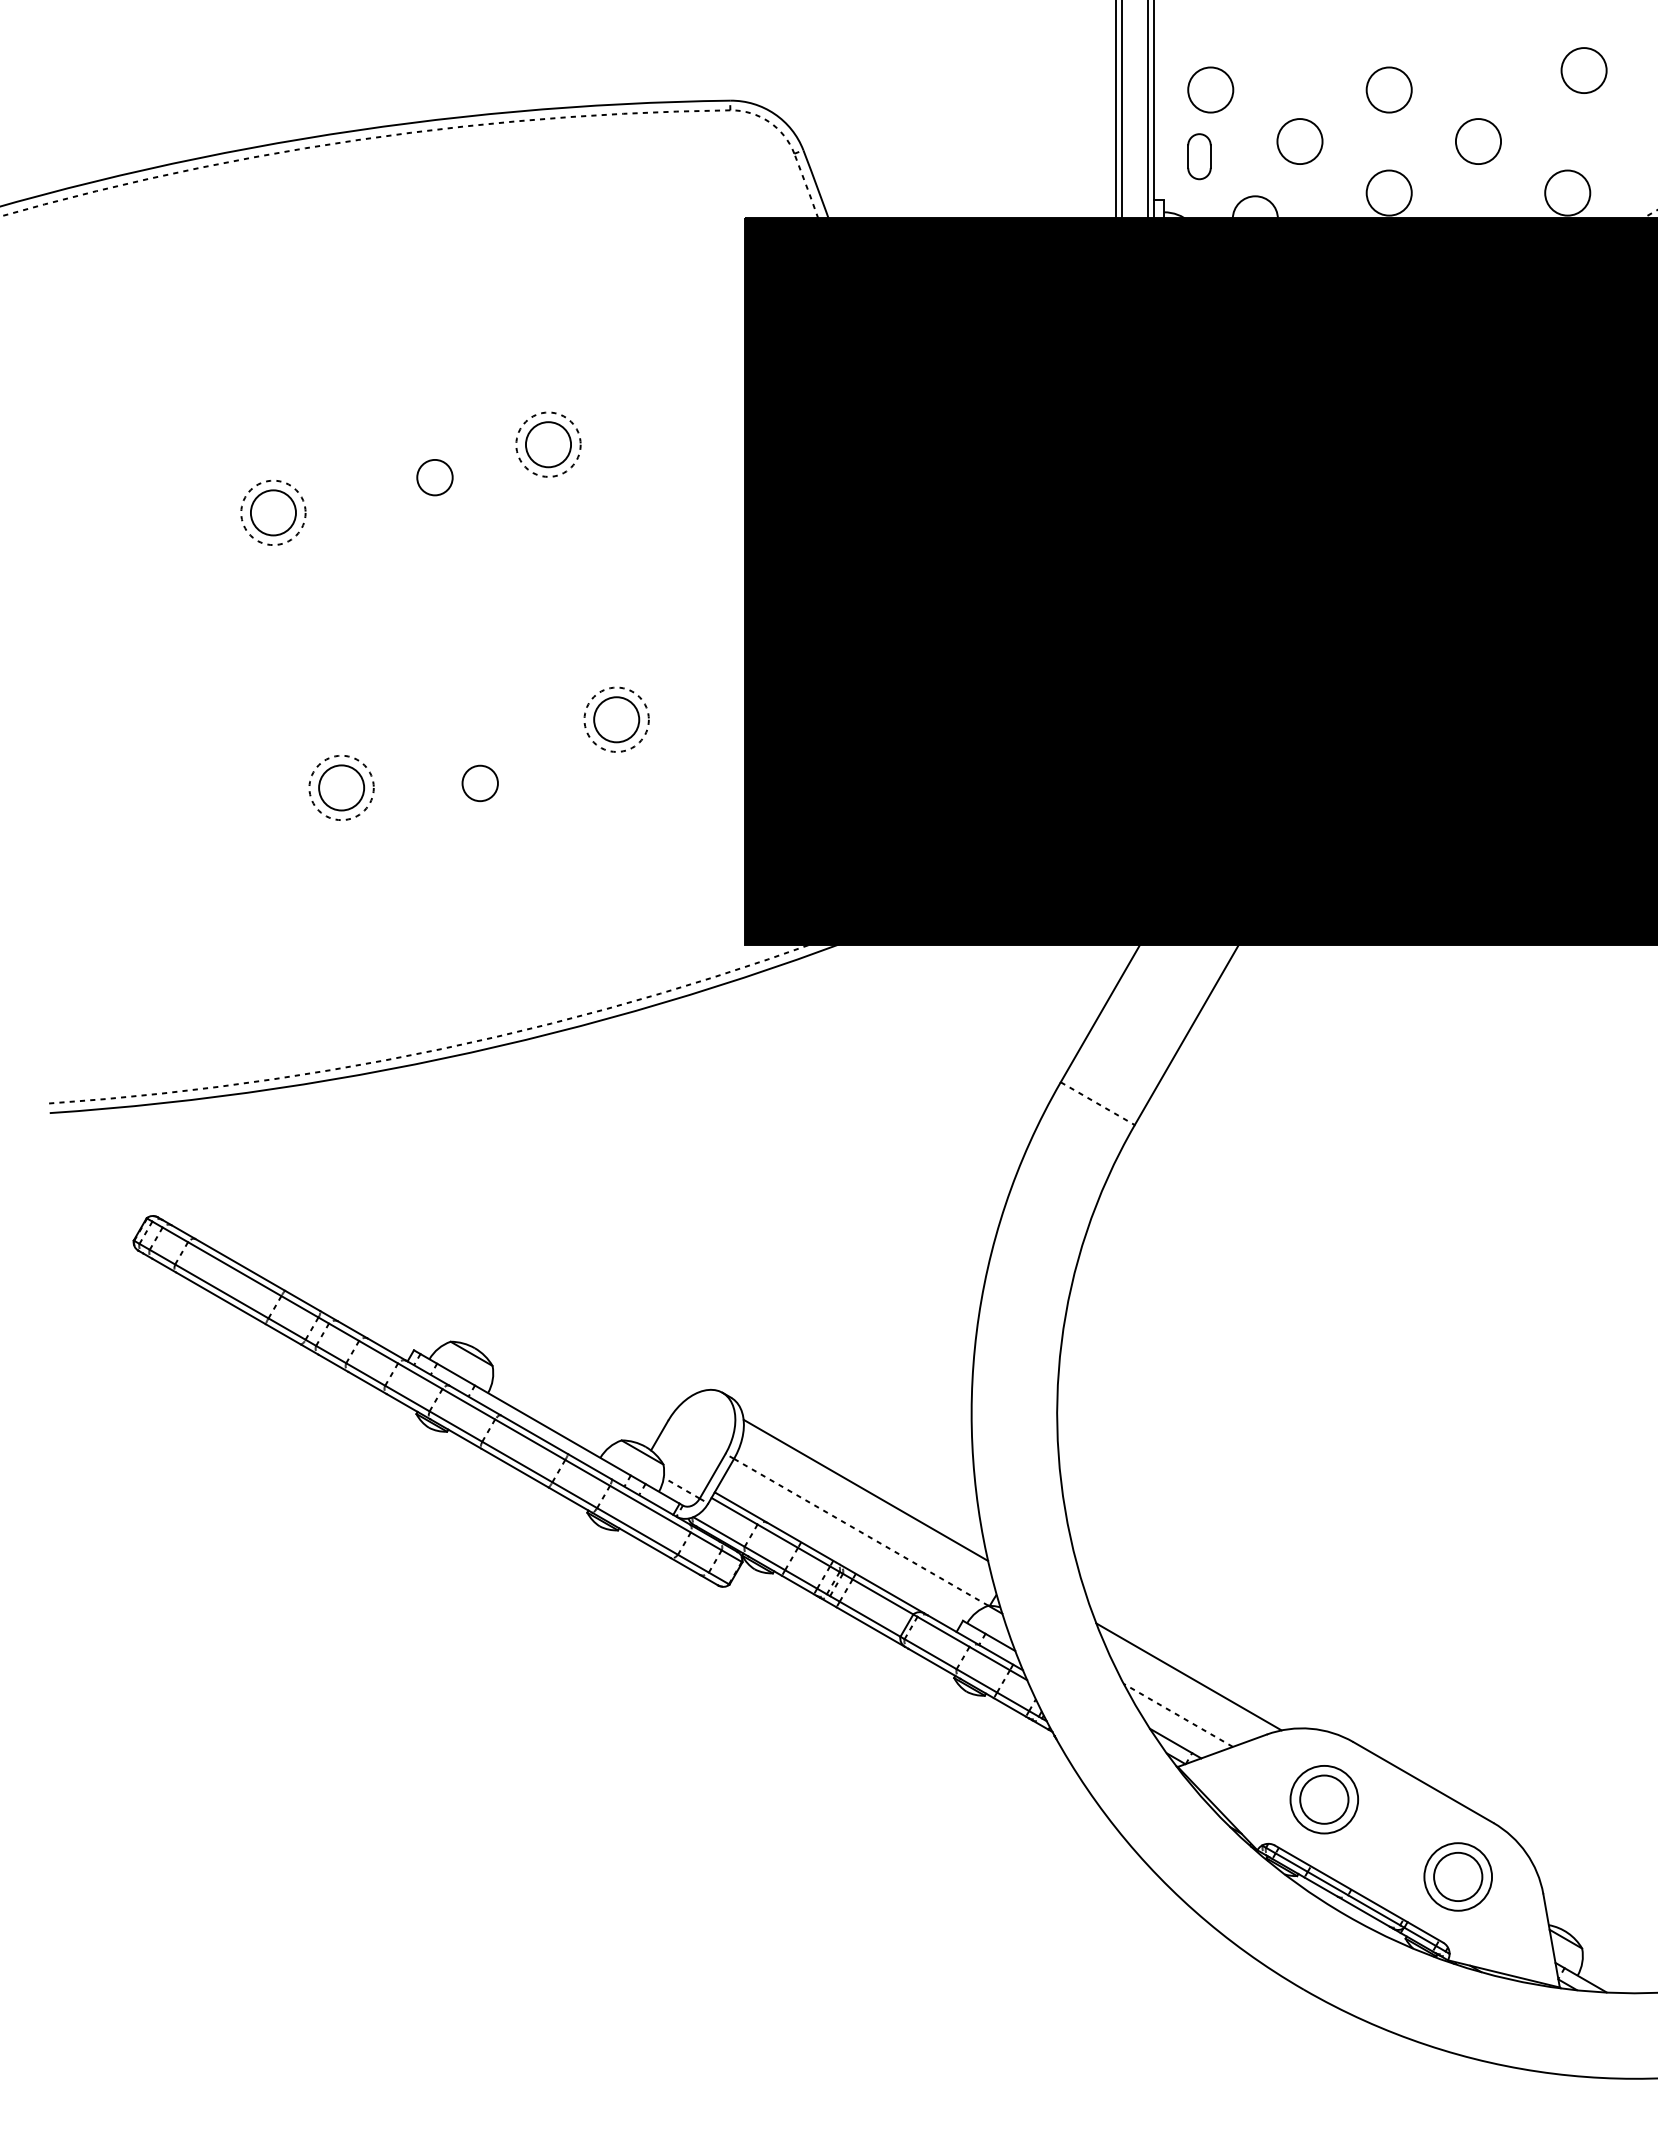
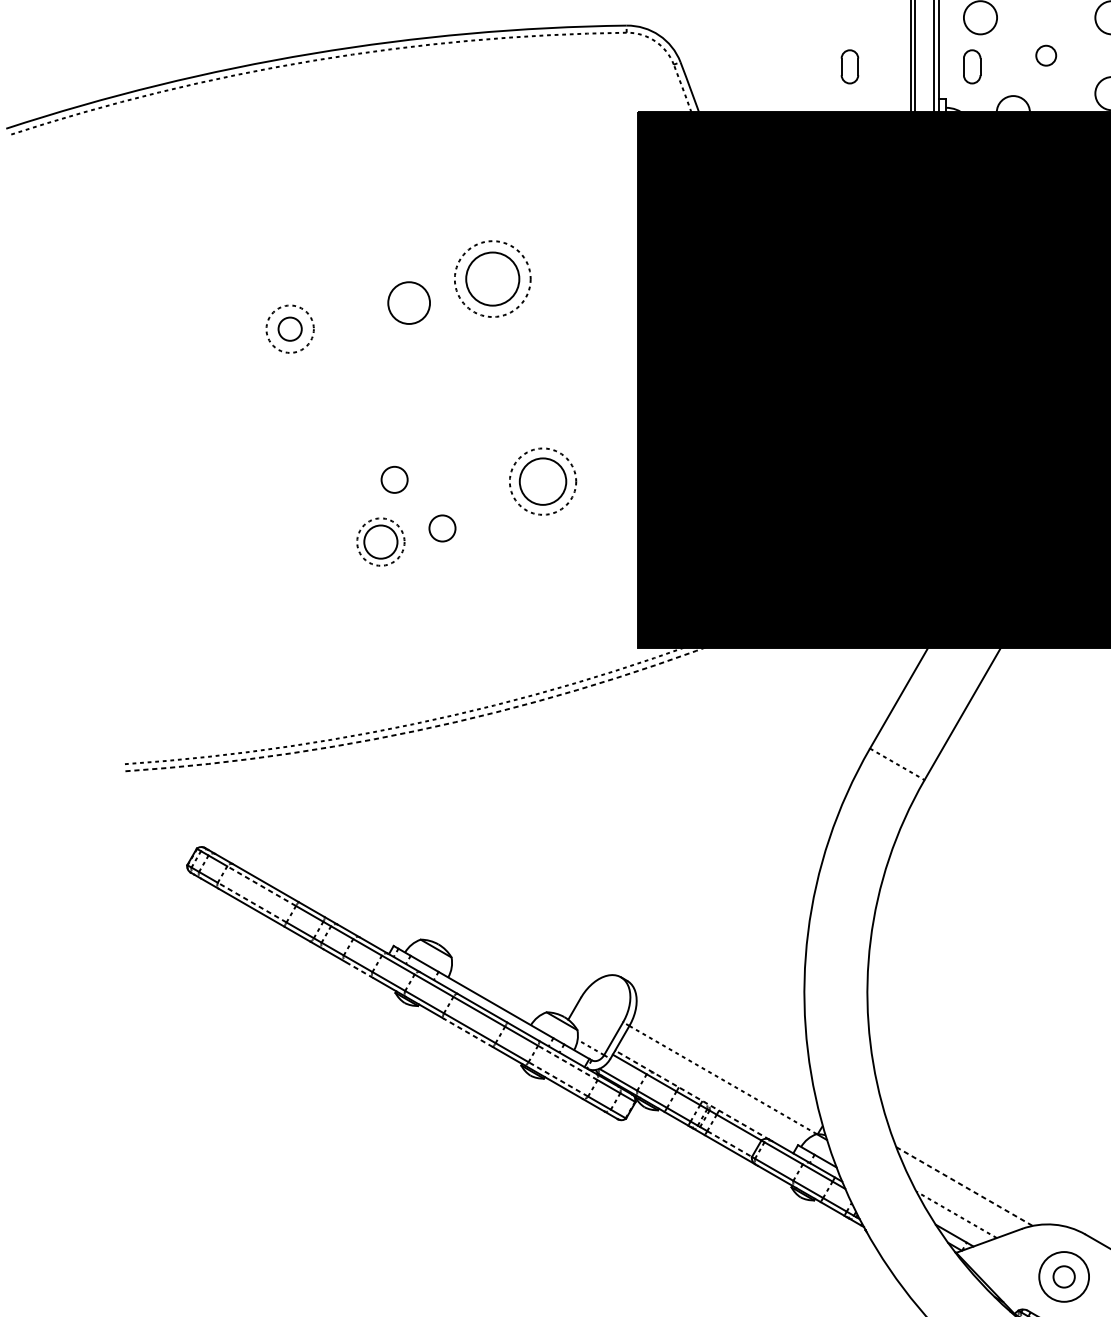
circle: (1299, 141) -> (1045, 55), size x0.6
part: (1033, 156) -> (849, 66), added
part: (548, 444) -> (492, 278), size x1.6
circle: (434, 477) -> (408, 303), size x1.6
circle: (273, 512) -> (290, 328), size x0.7
circle: (414, 717) -> (394, 479), added
part: (616, 719) -> (542, 481), size x1.4
part: (341, 787) -> (380, 541), moved
arc: (498, 1046) -> (455, 722), solid -> dashed
line: (234, 1269) -> (261, 886), solid -> dashed
line: (221, 1291) -> (251, 902), solid -> dashed
line: (367, 1382) -> (359, 969), solid -> dashed
line: (515, 1468) -> (468, 1033), solid -> dashed
line: (865, 1489) -> (726, 1048), removed
line: (650, 1509) -> (567, 1063), solid -> dashed
line: (637, 1531) -> (558, 1079), solid -> dashed
line: (819, 1552) -> (692, 1094), solid -> dashed
line: (870, 1619) -> (729, 1144), solid -> dashed
line: (1188, 1676) -> (964, 1186), solid -> dashed
circle: (1324, 1799) -> (1064, 1276), size x0.6

